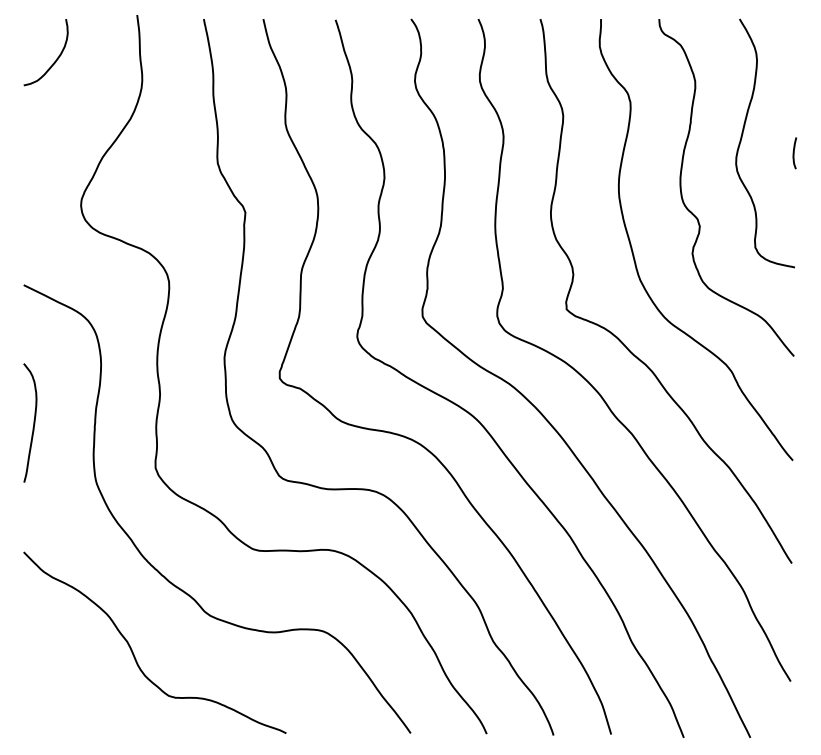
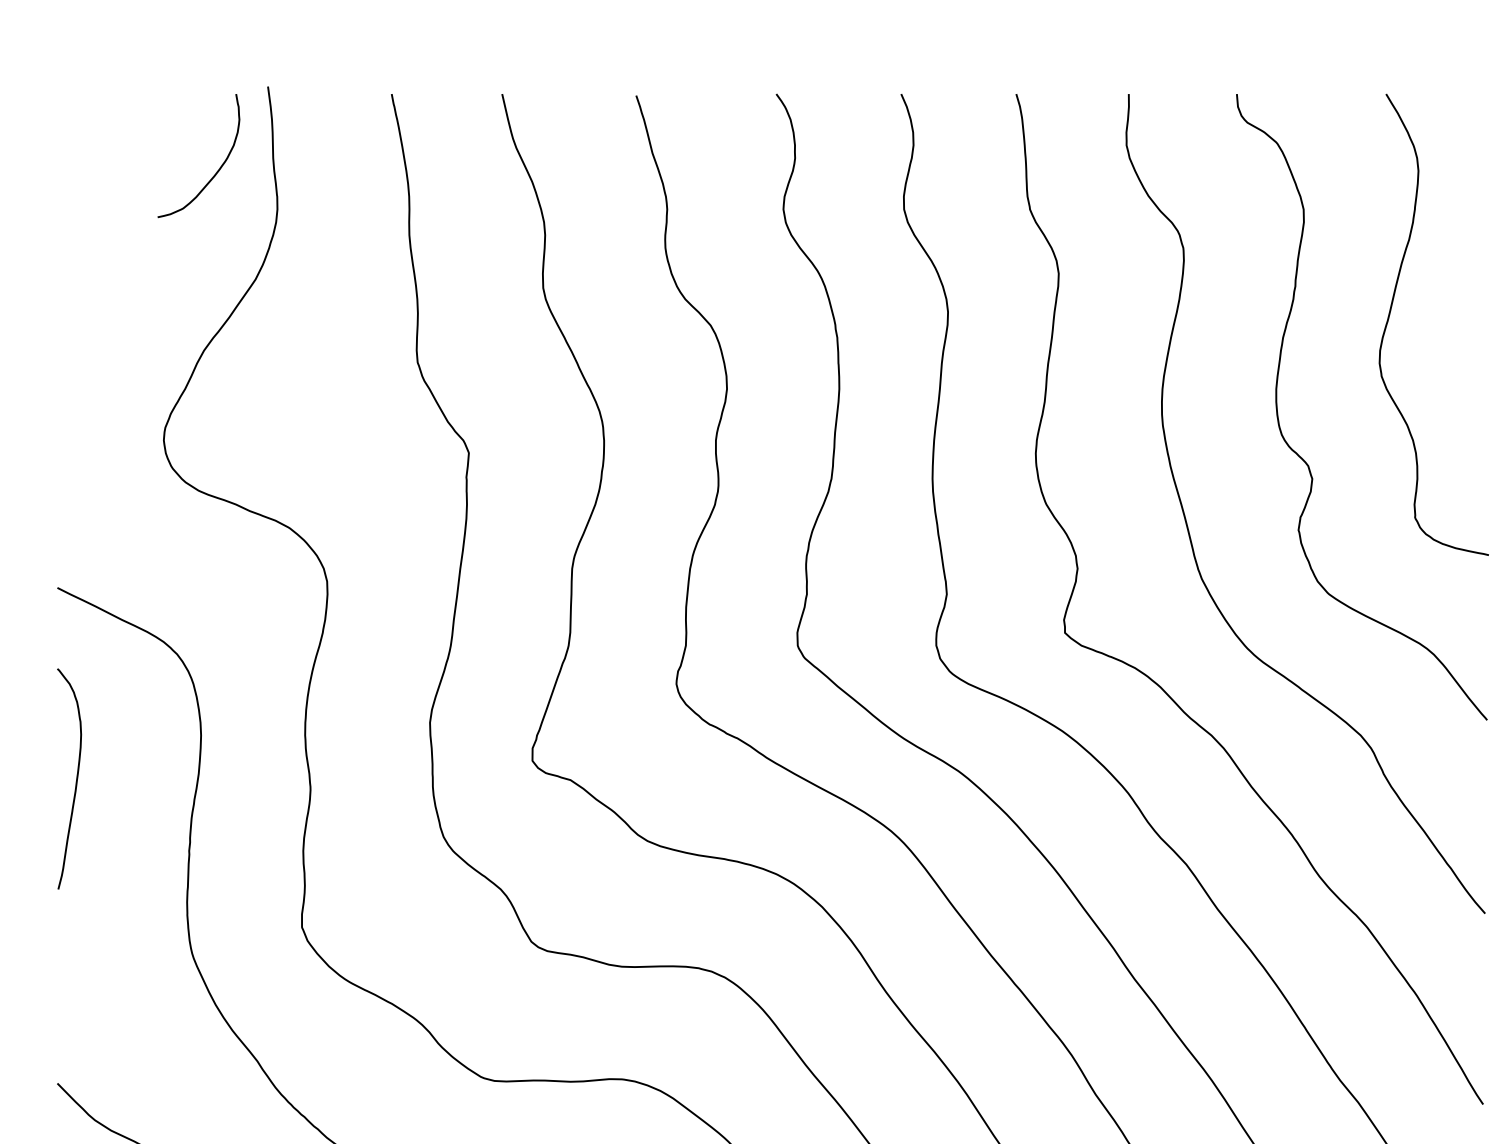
curve: (56, 58) -> (218, 167), moved
curve: (794, 153) -> (1487, 343), removed
curve: (33, 422) -> (75, 777), moved

